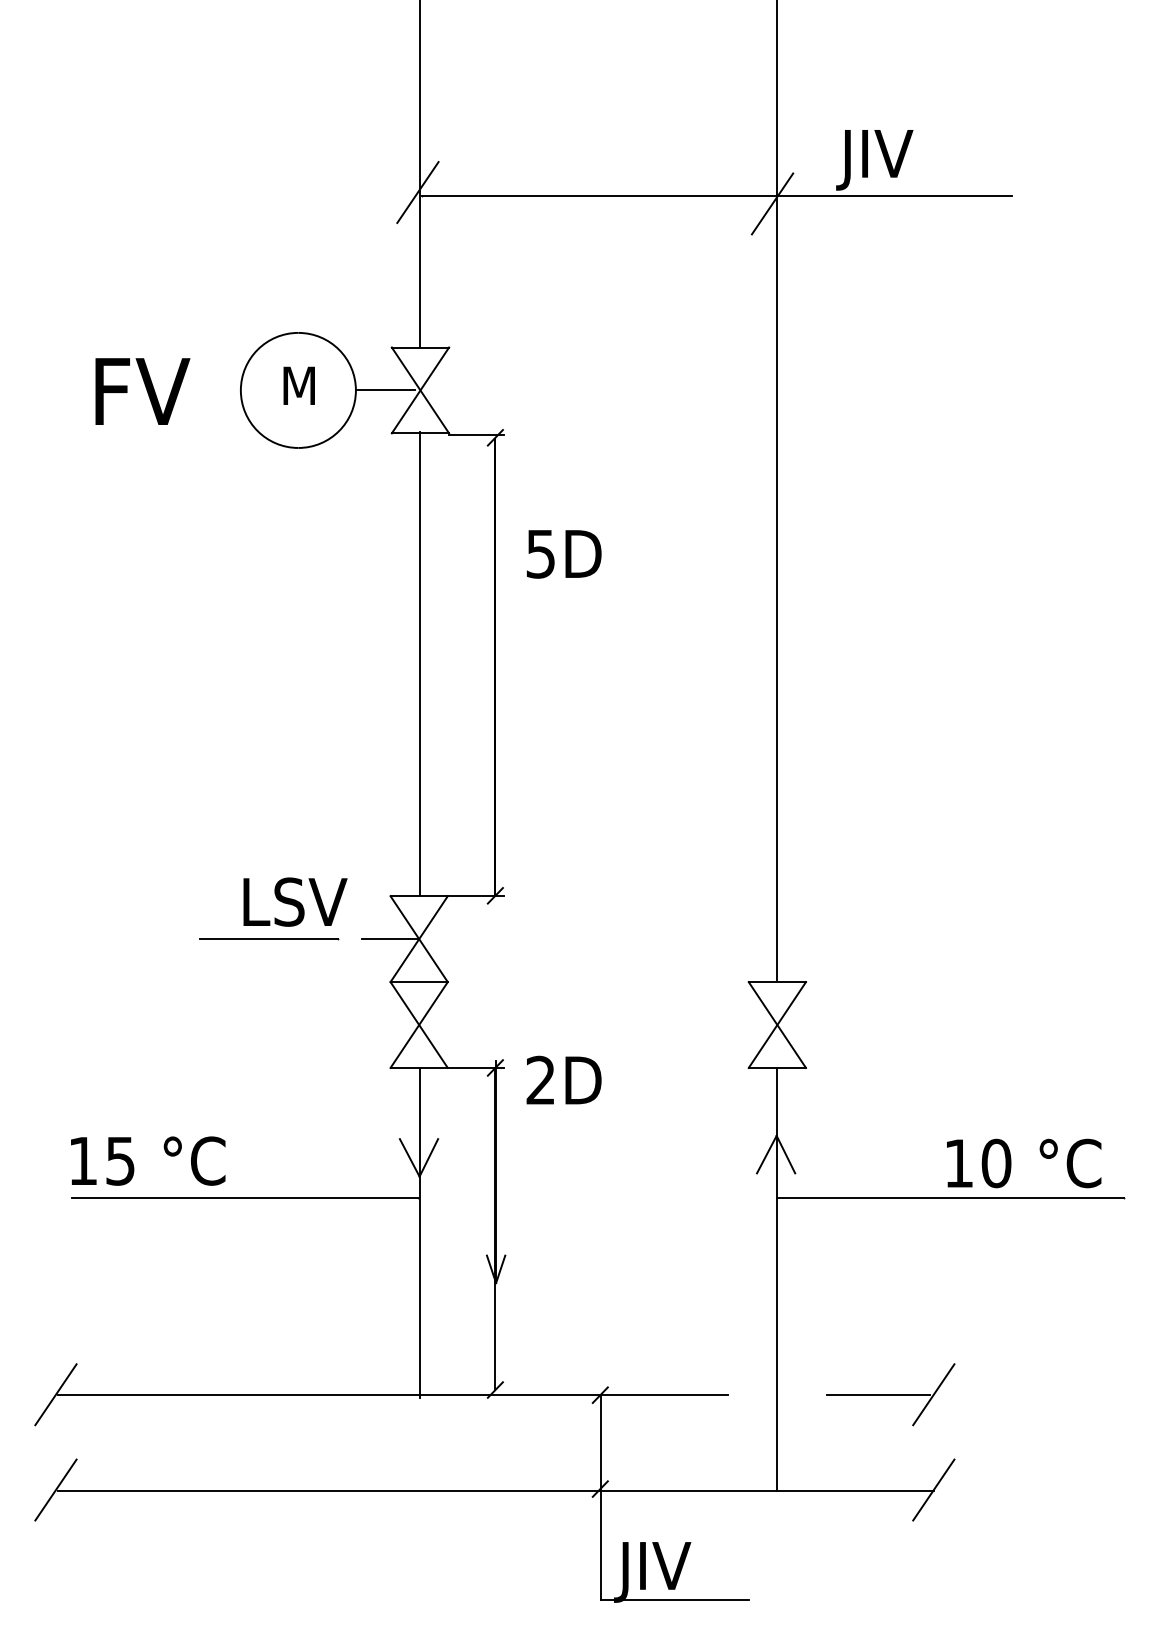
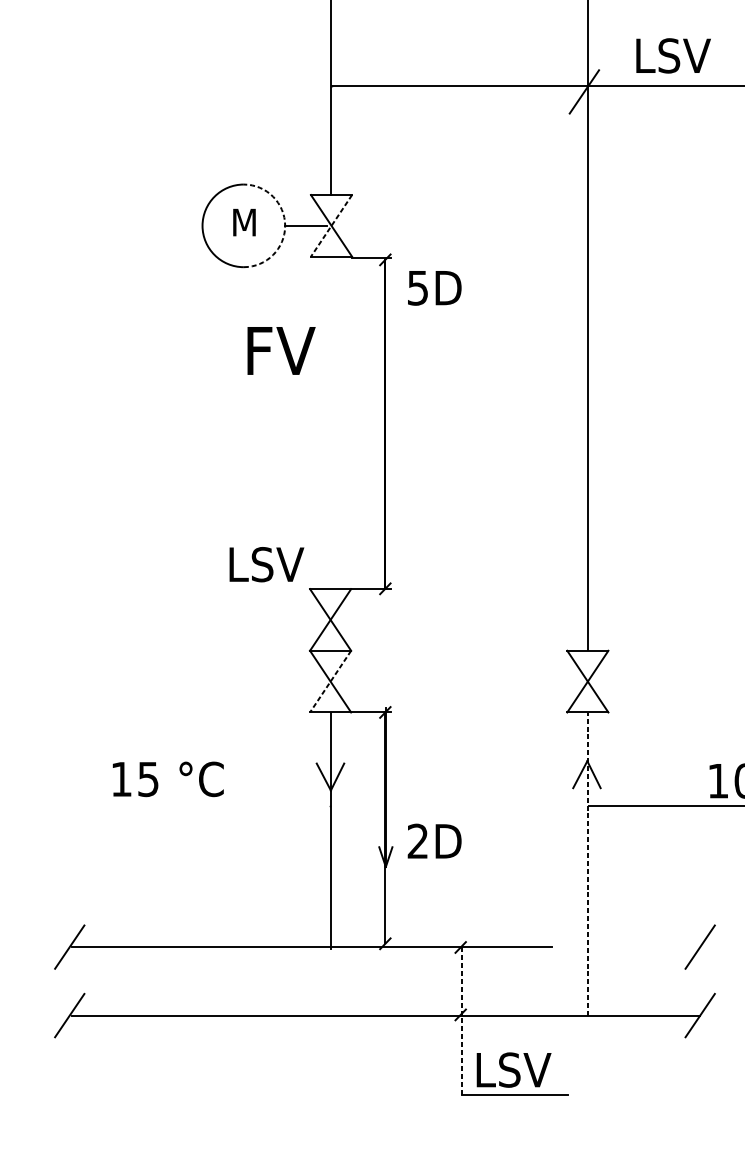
text: (892, 159) -> (670, 60), JIV -> LSV
line: (417, 192) -> (329, 83), removed
arc: (355, 390) -> (284, 225), solid -> dashed
line: (420, 390) -> (331, 225), solid -> dashed
text: (142, 391) -> (281, 350), moved
text: (563, 554) -> (434, 288), moved
line: (419, 663) -> (330, 421), removed
text: (295, 901) -> (266, 564), moved
line: (269, 939) -> (223, 620), removed
line: (390, 939) -> (310, 620), removed
line: (419, 1025) -> (330, 681), solid -> dashed
text: (563, 1079) -> (434, 840), moved
text: (148, 1160) -> (168, 778), moved
line: (245, 1198) -> (205, 806), removed
line: (777, 1279) -> (587, 864), solid -> dashed
line: (878, 1395) -> (660, 947), removed
line: (601, 1497) -> (461, 1020), solid -> dashed
text: (670, 1571) -> (511, 1074), JIV -> LSV

